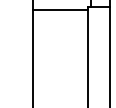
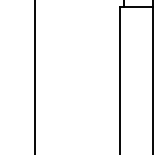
line: (60, 10) -> (77, 12), removed

